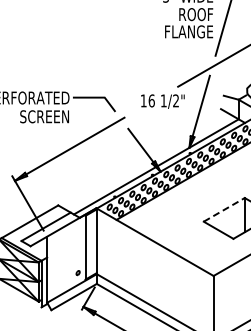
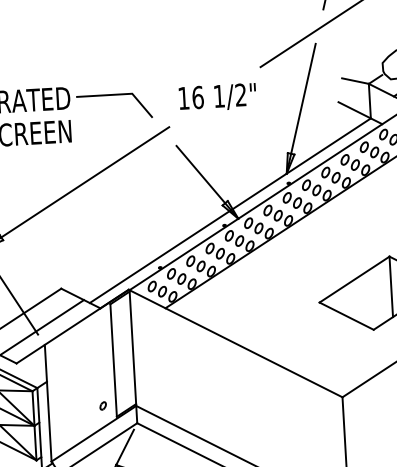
text: (162, 101) -> (217, 97), moved
line: (224, 209) -> (354, 278), dashed -> solid

